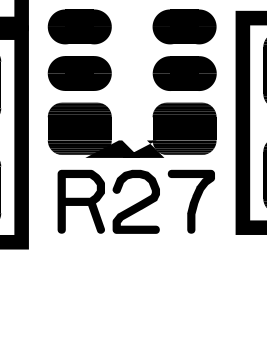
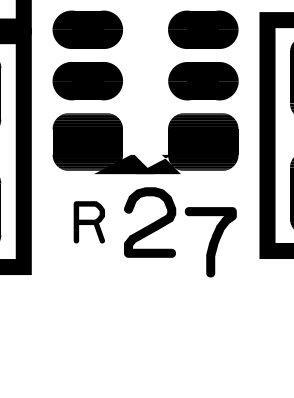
part: (80, 201) -> (88, 222), size x0.6
part: (190, 201) -> (209, 241), moved

